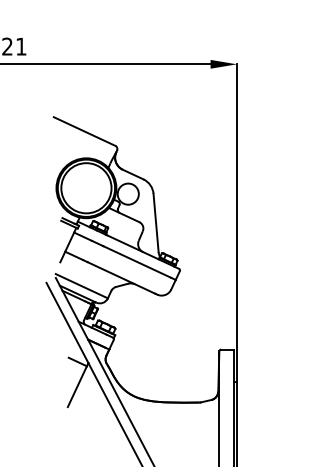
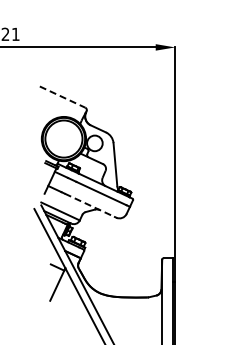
line: (85, 132) -> (63, 97), solid -> dashed
line: (121, 278) -> (89, 205), solid -> dashed

